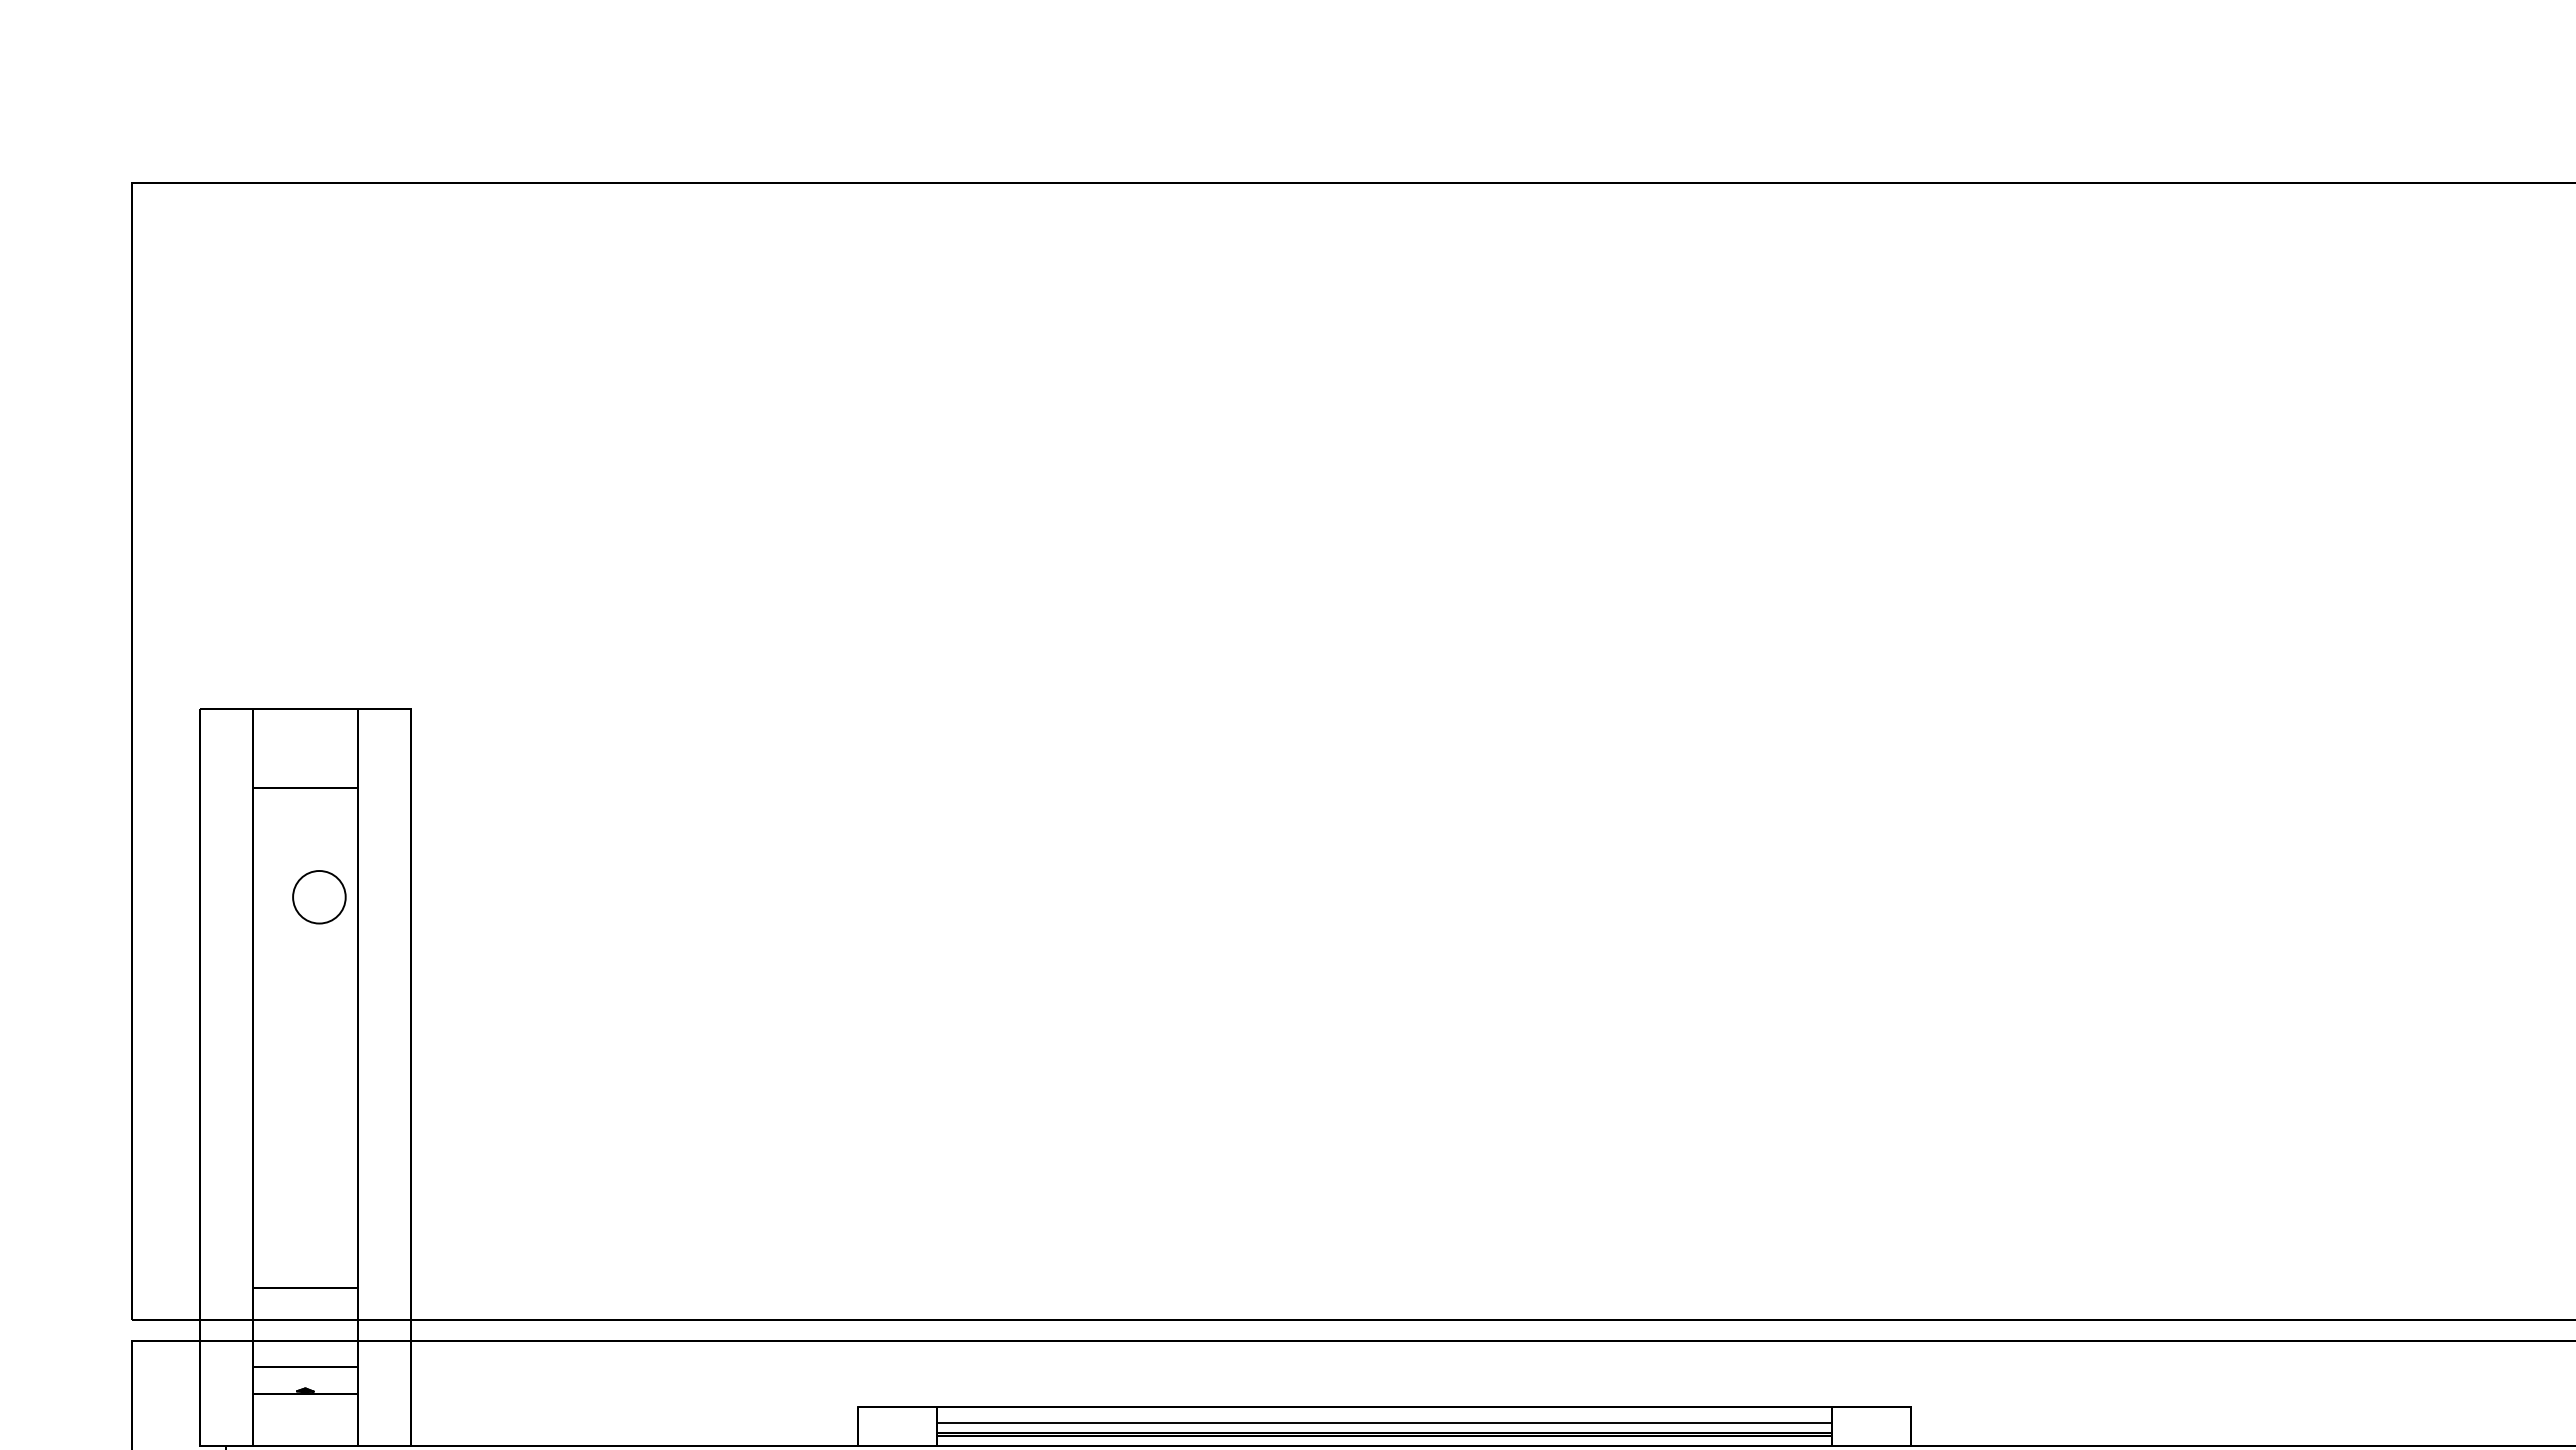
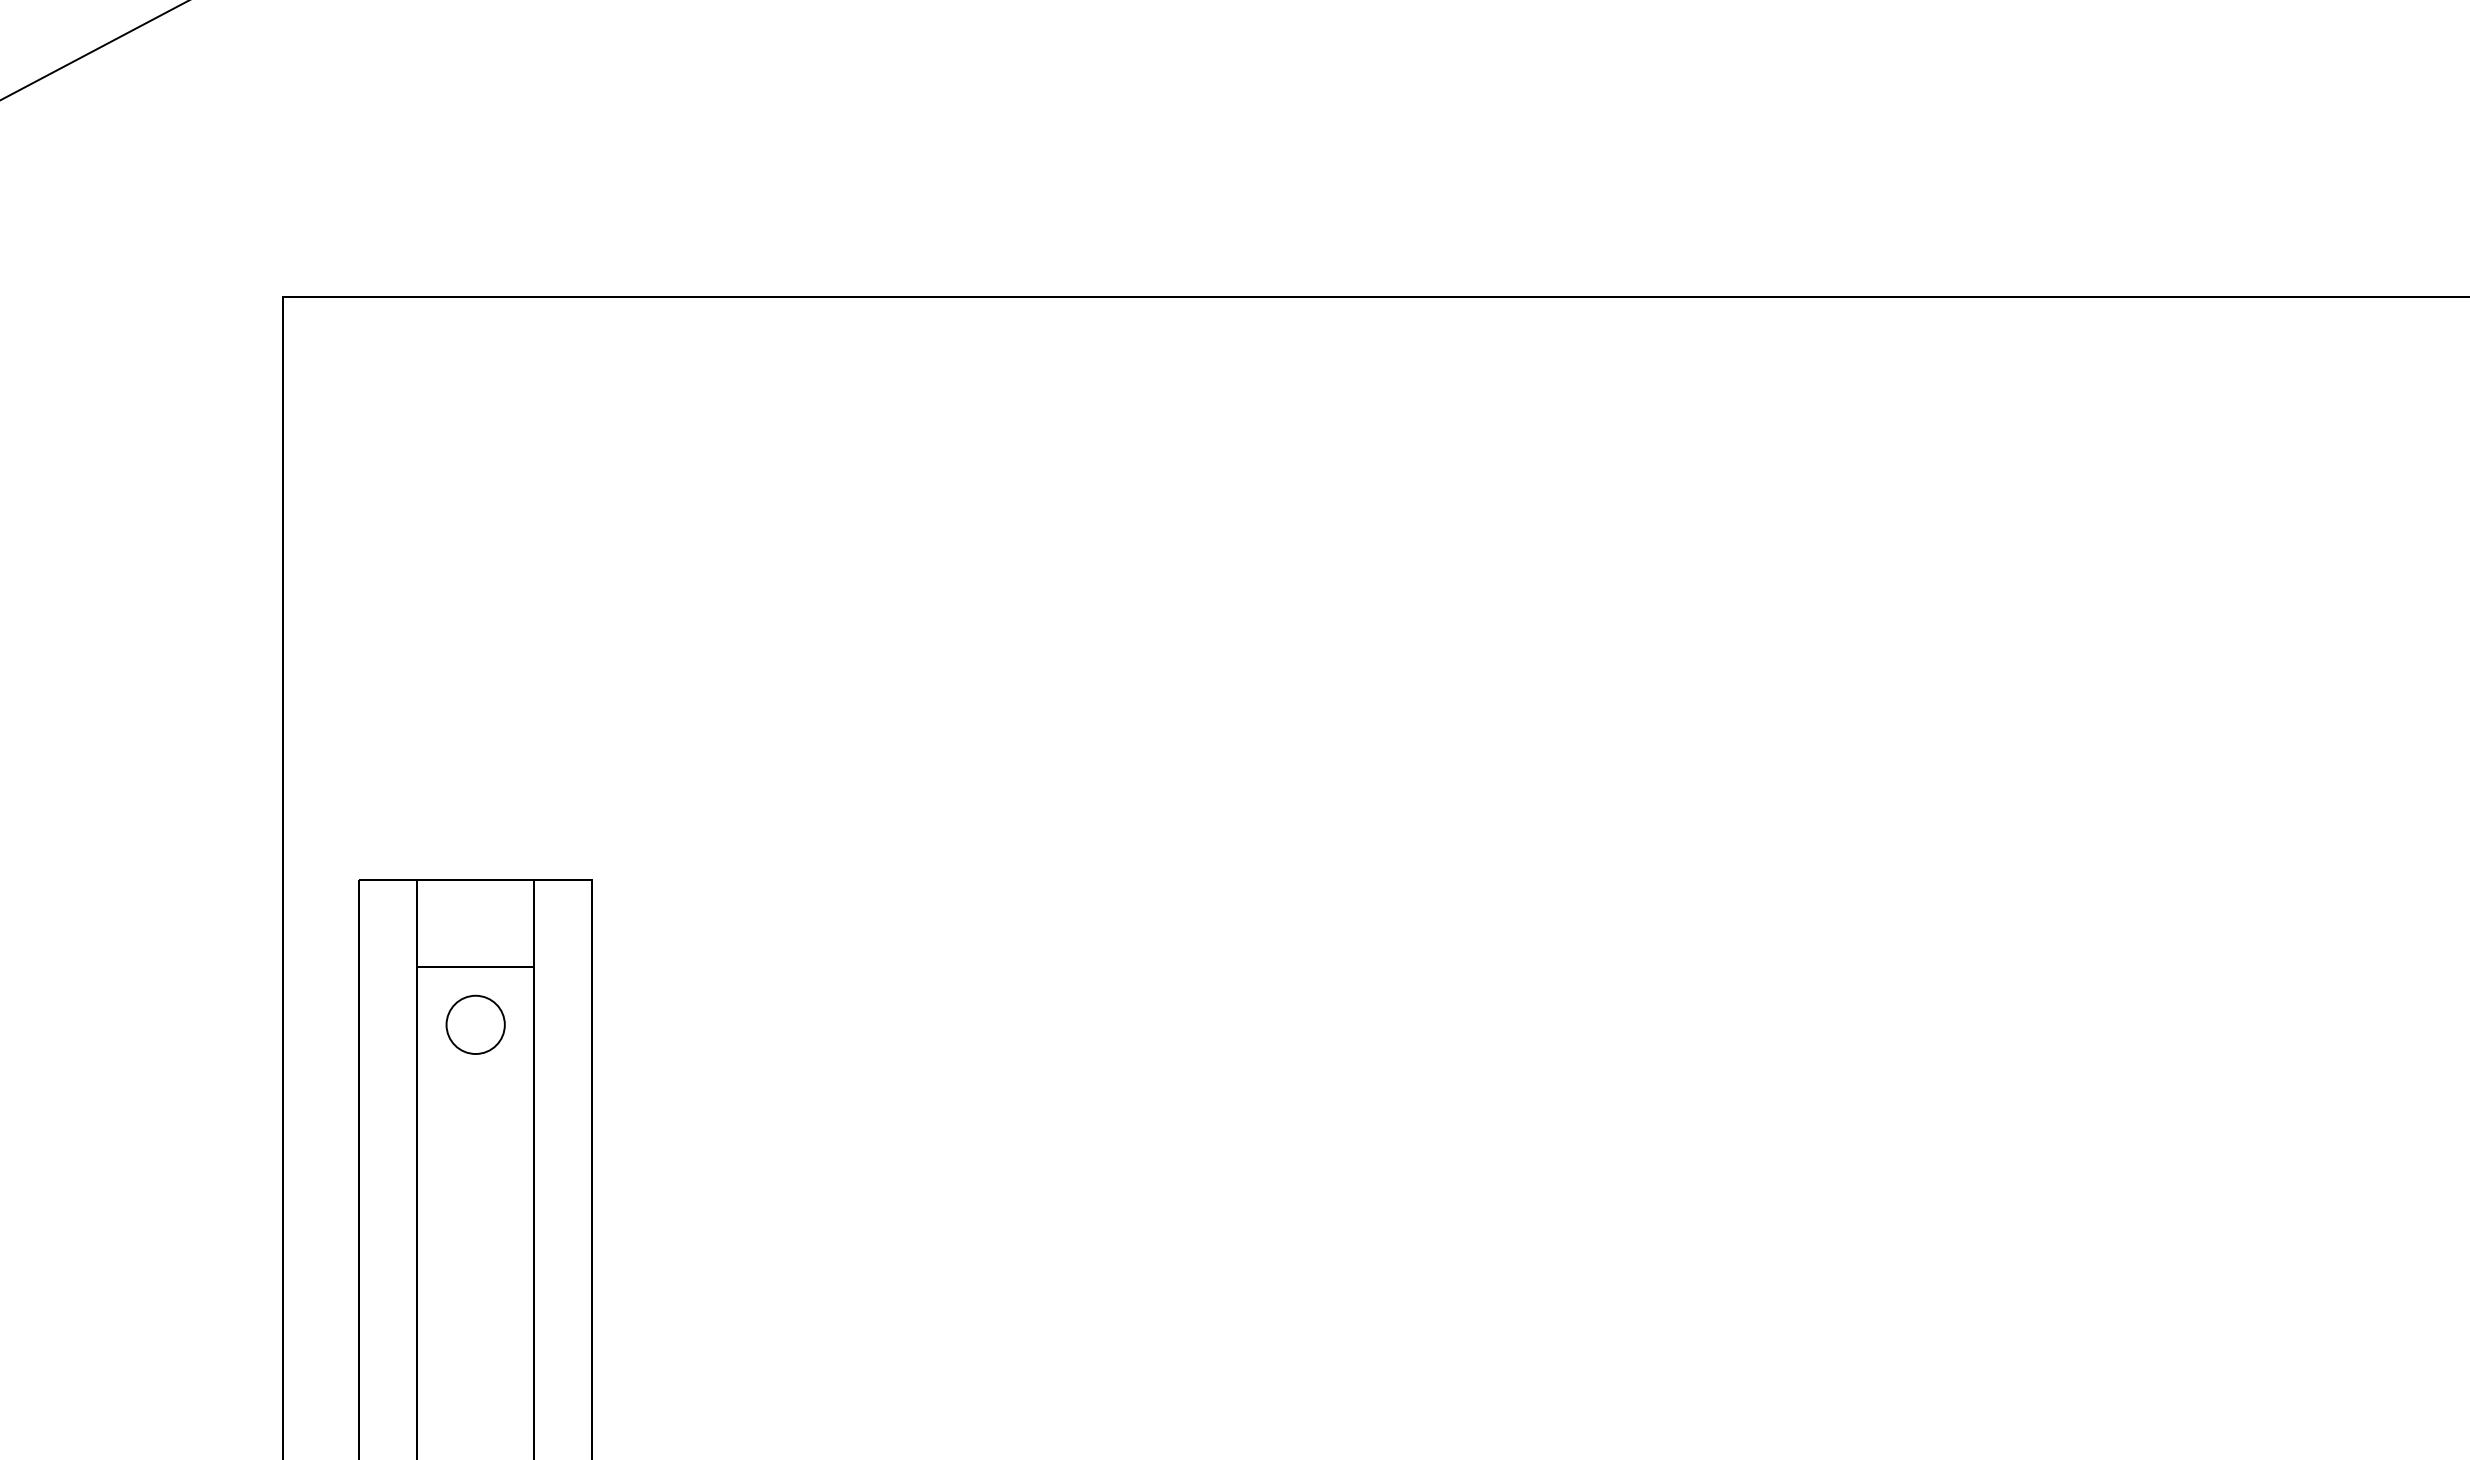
circle: (319, 897) -> (475, 1025), moved

